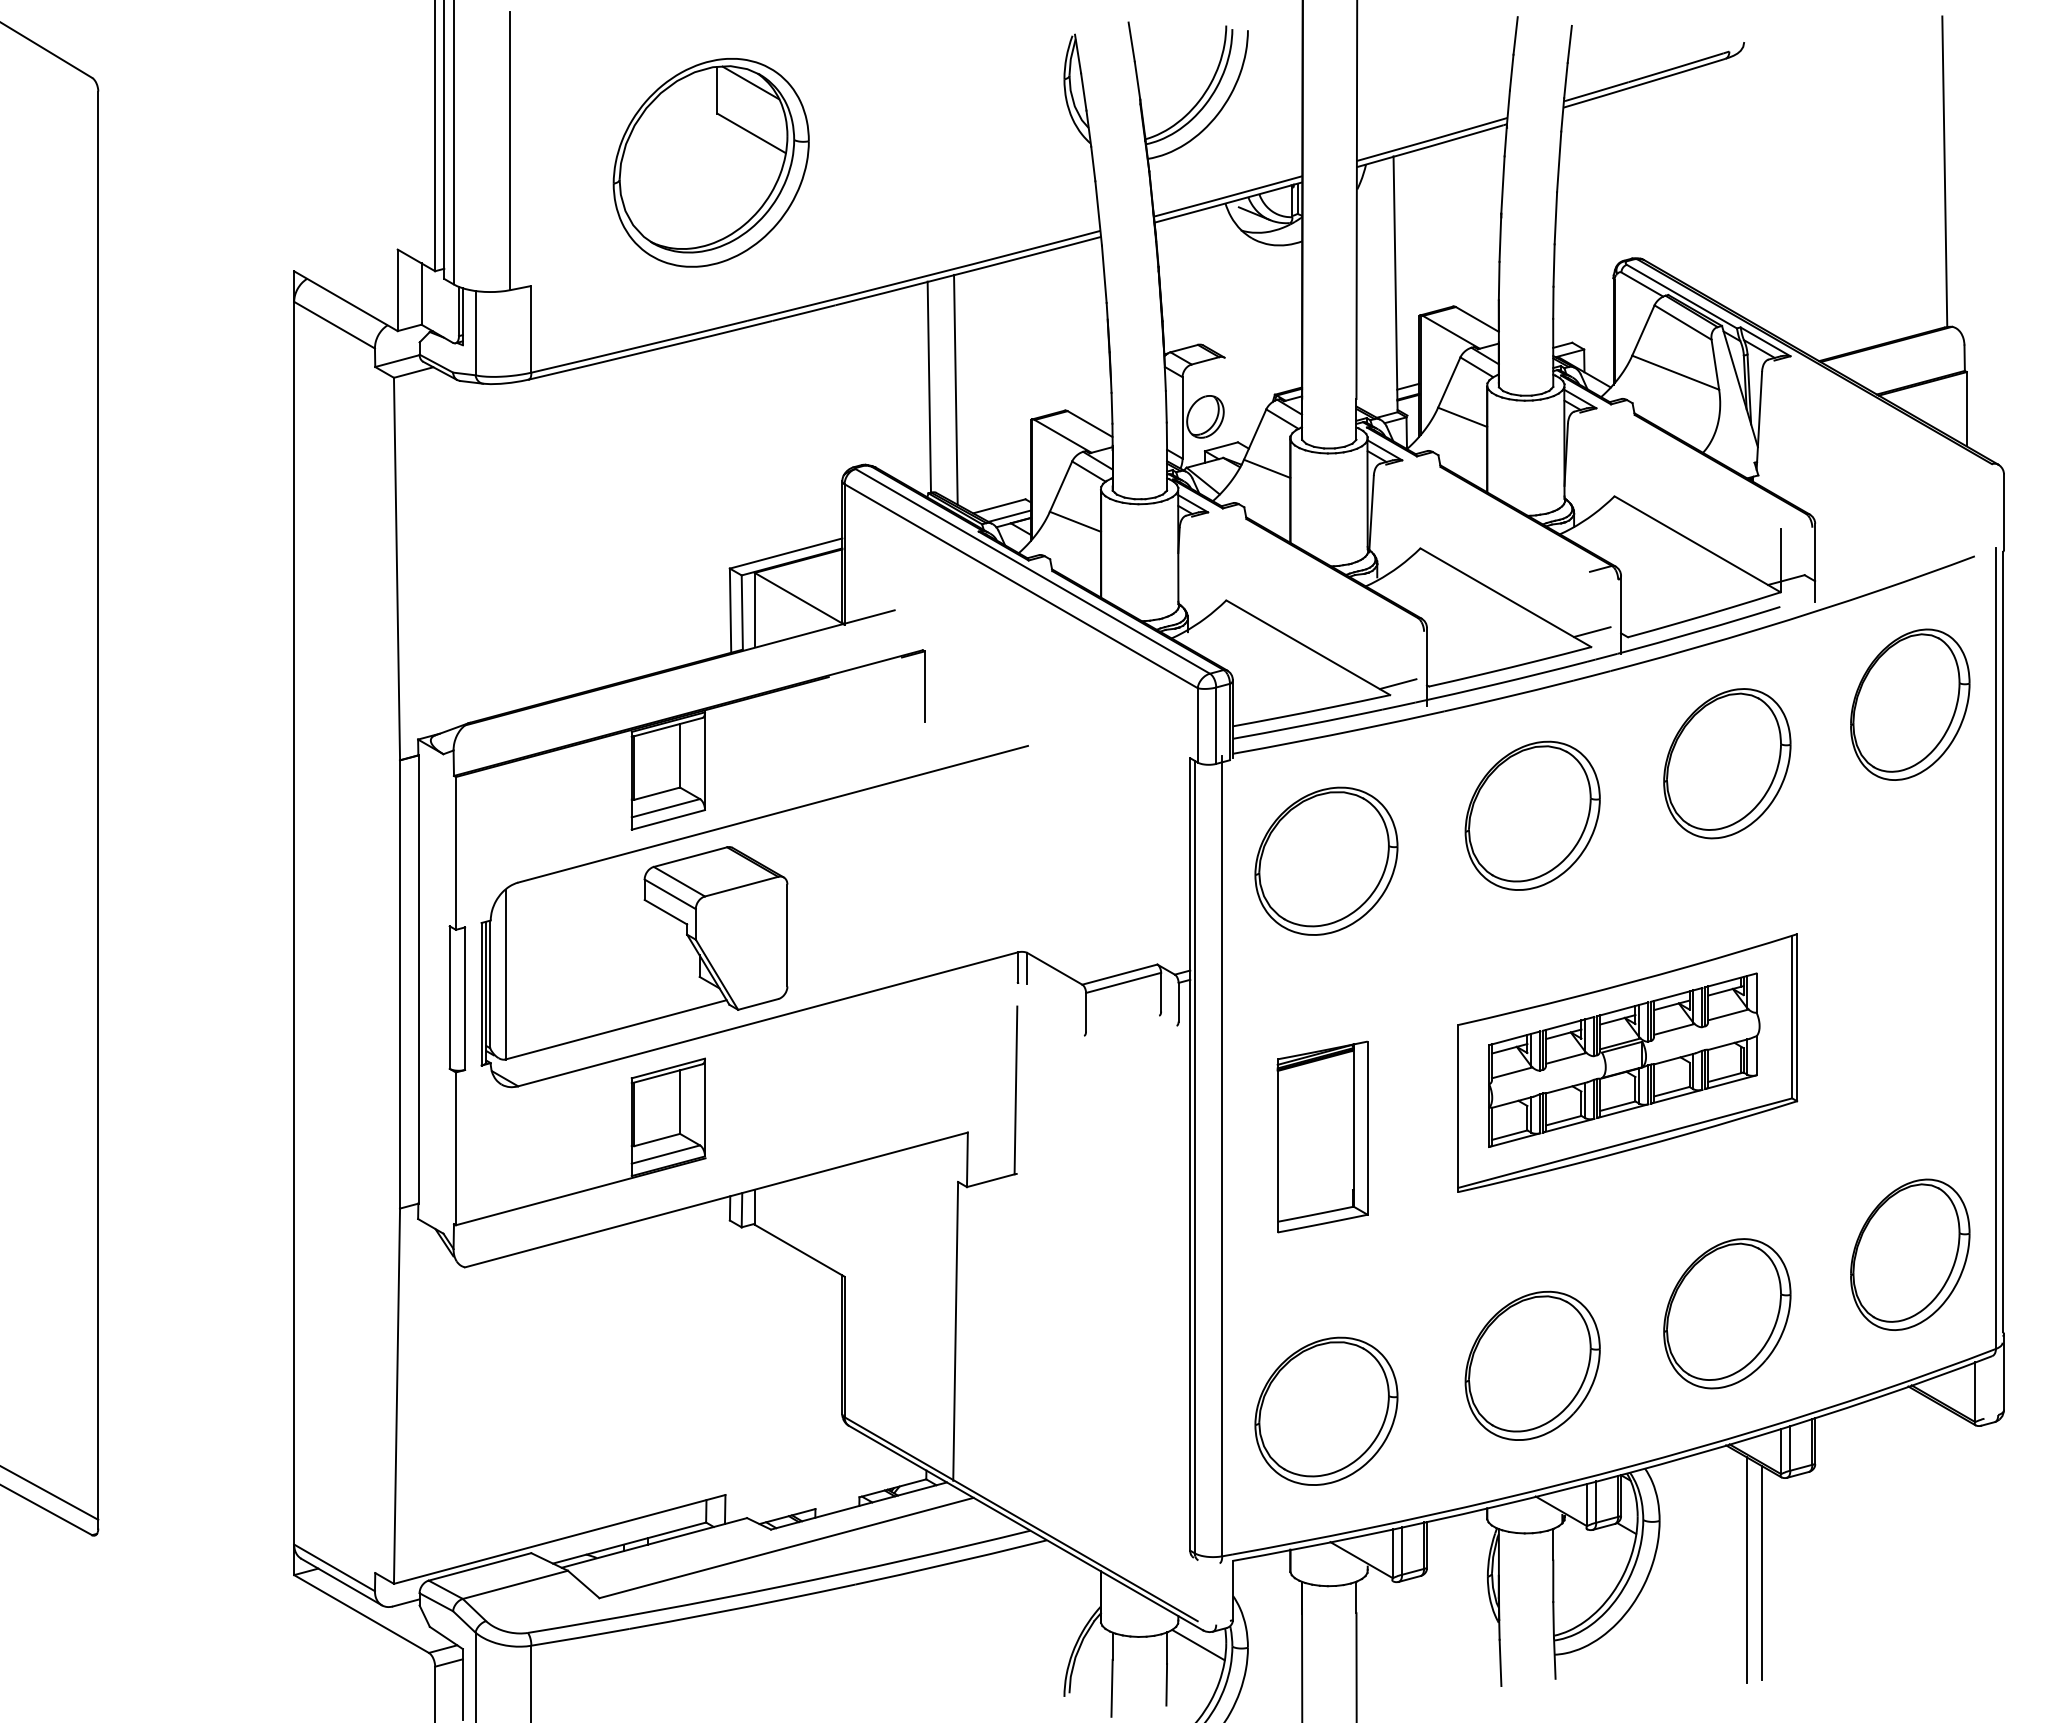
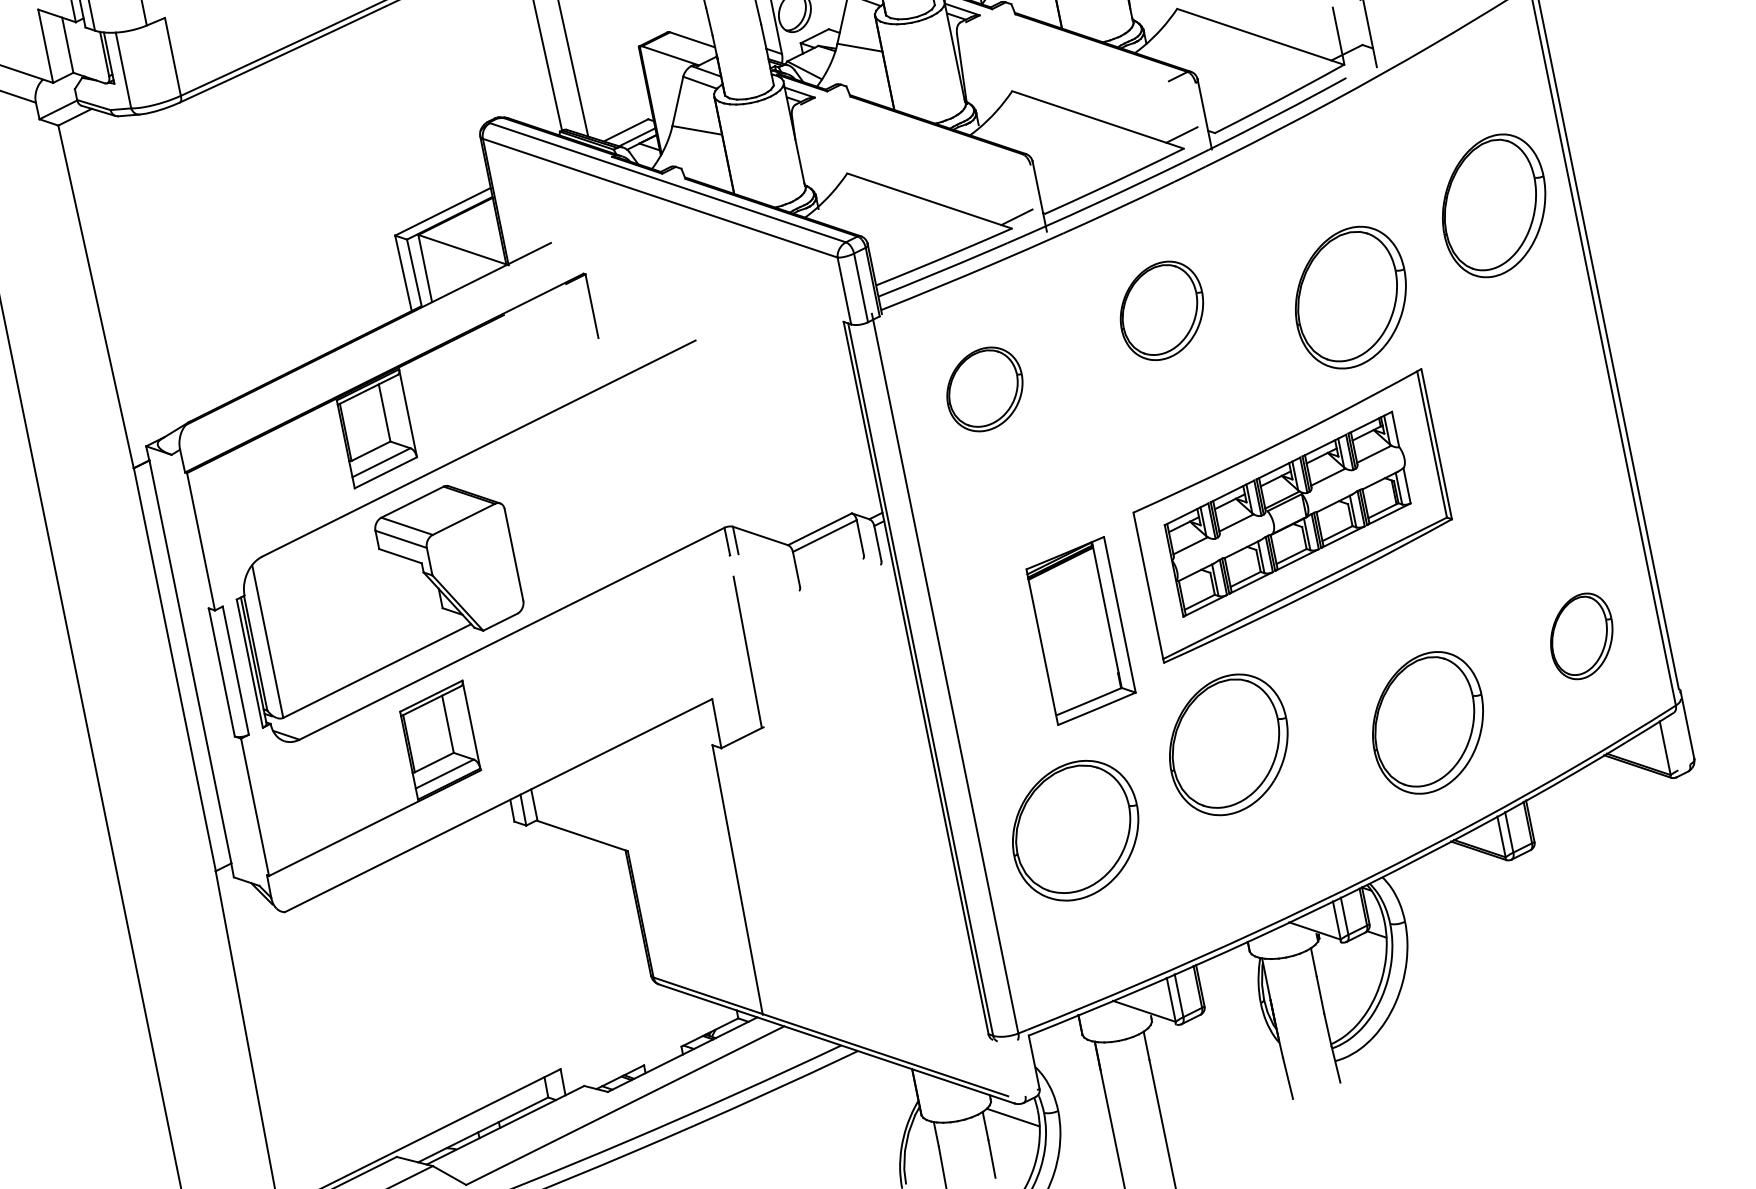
part: (1910, 704) -> (1494, 205), moved
part: (1727, 763) -> (1351, 297), moved
part: (1532, 815) -> (1161, 310), size x0.7
part: (1326, 860) -> (984, 388), size x0.6
part: (1322, 1136) -> (1080, 630), moved
part: (1910, 1254) -> (1581, 636), size x0.6
part: (1532, 1365) -> (1228, 744), moved
part: (1326, 1410) -> (1075, 830), moved
line: (1747, 1569) -> (1492, 949), removed
line: (1761, 1572) -> (1506, 949), removed

